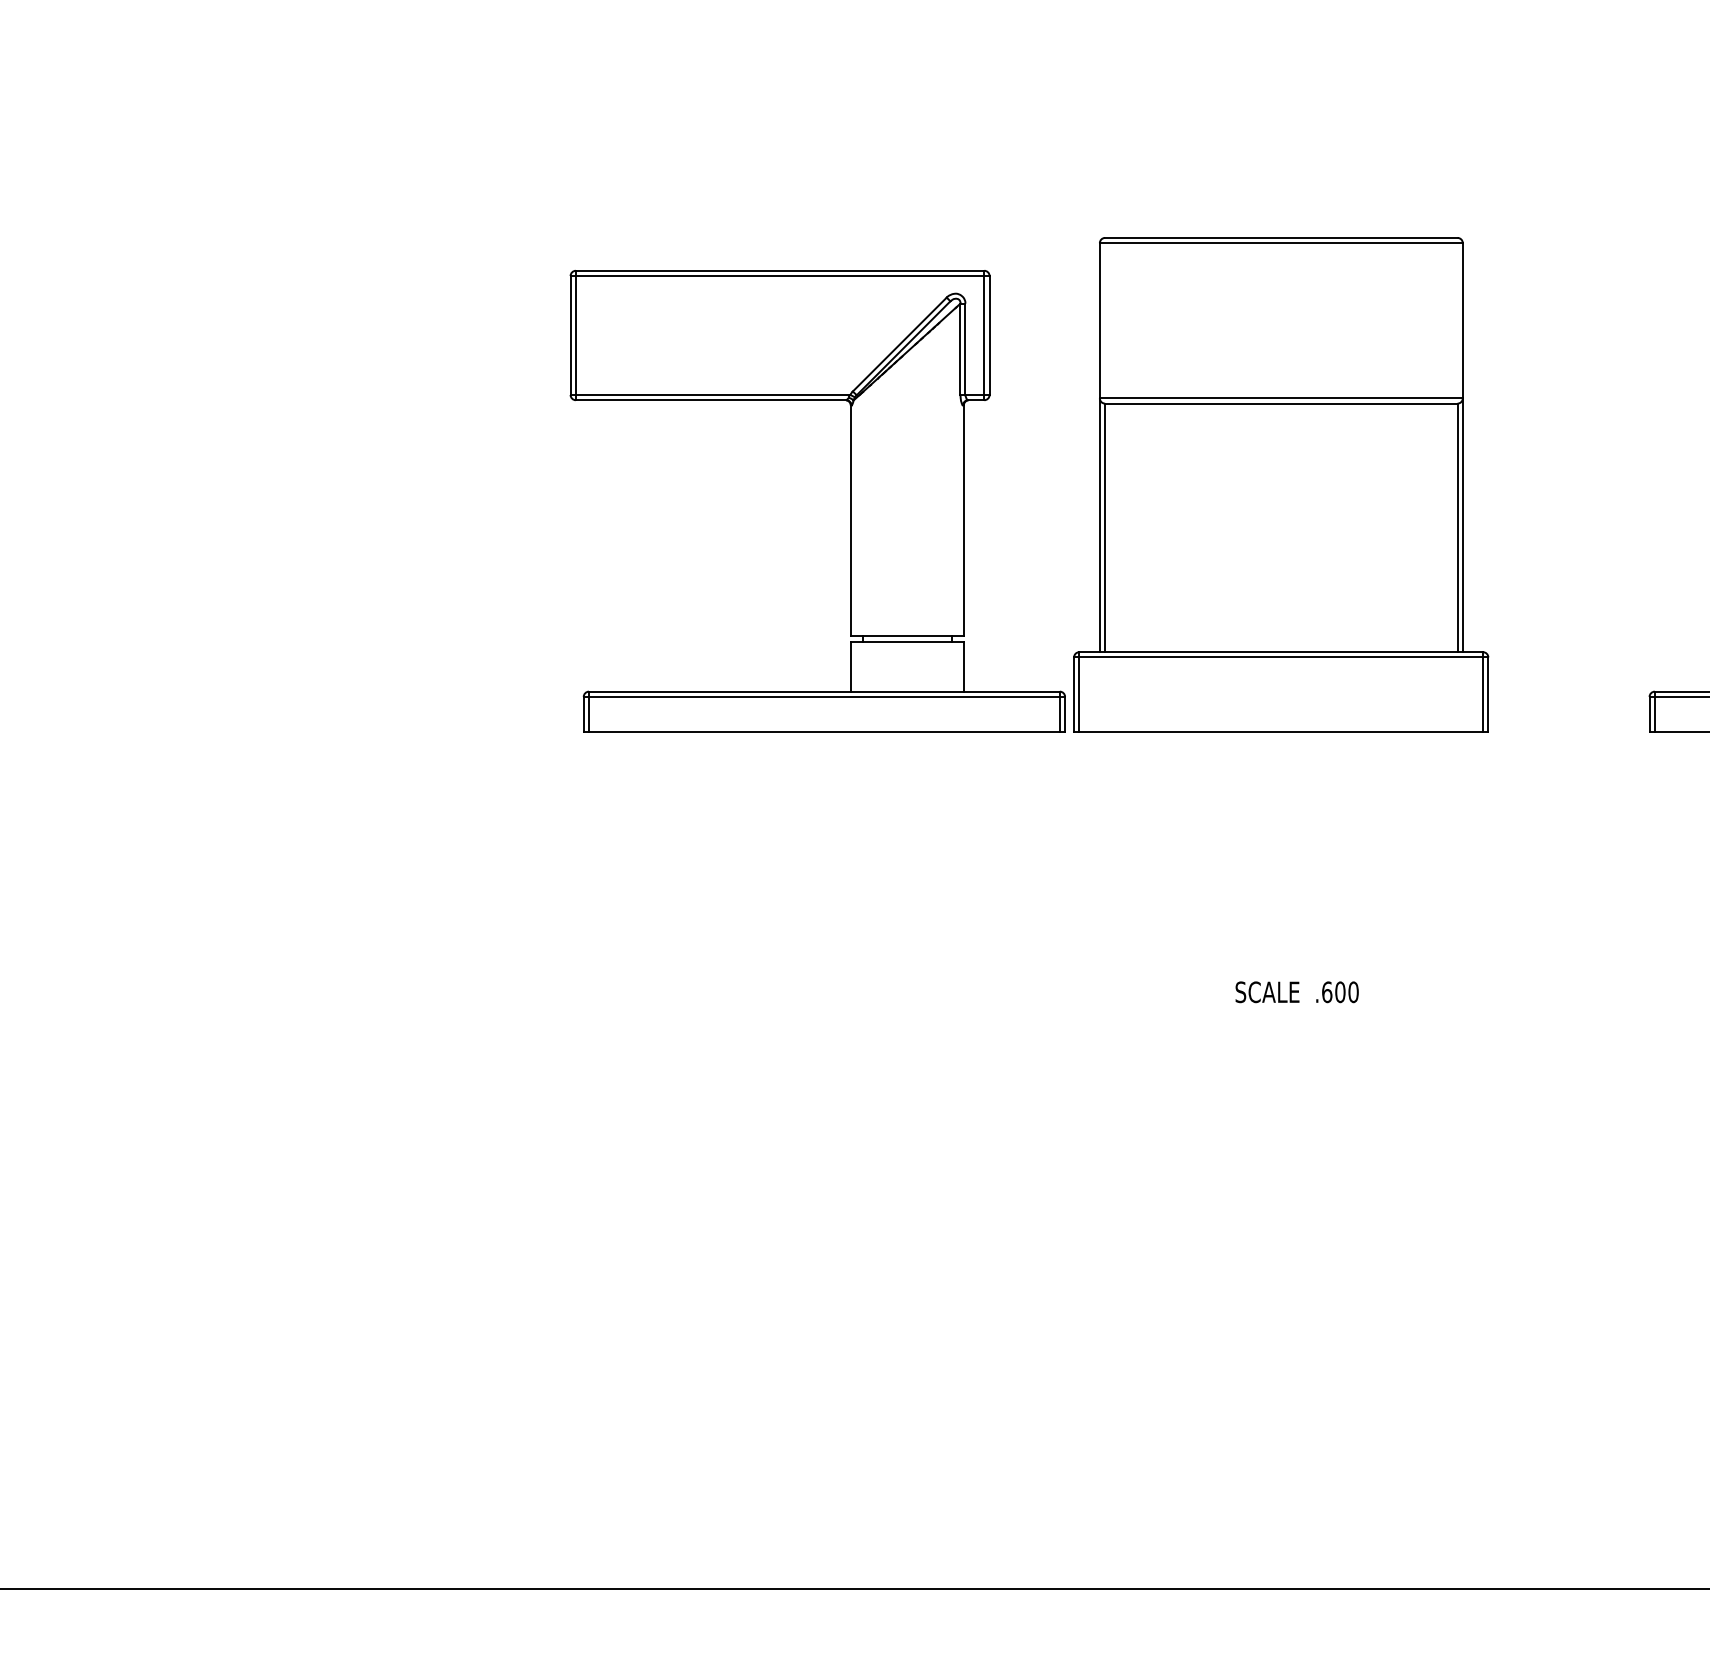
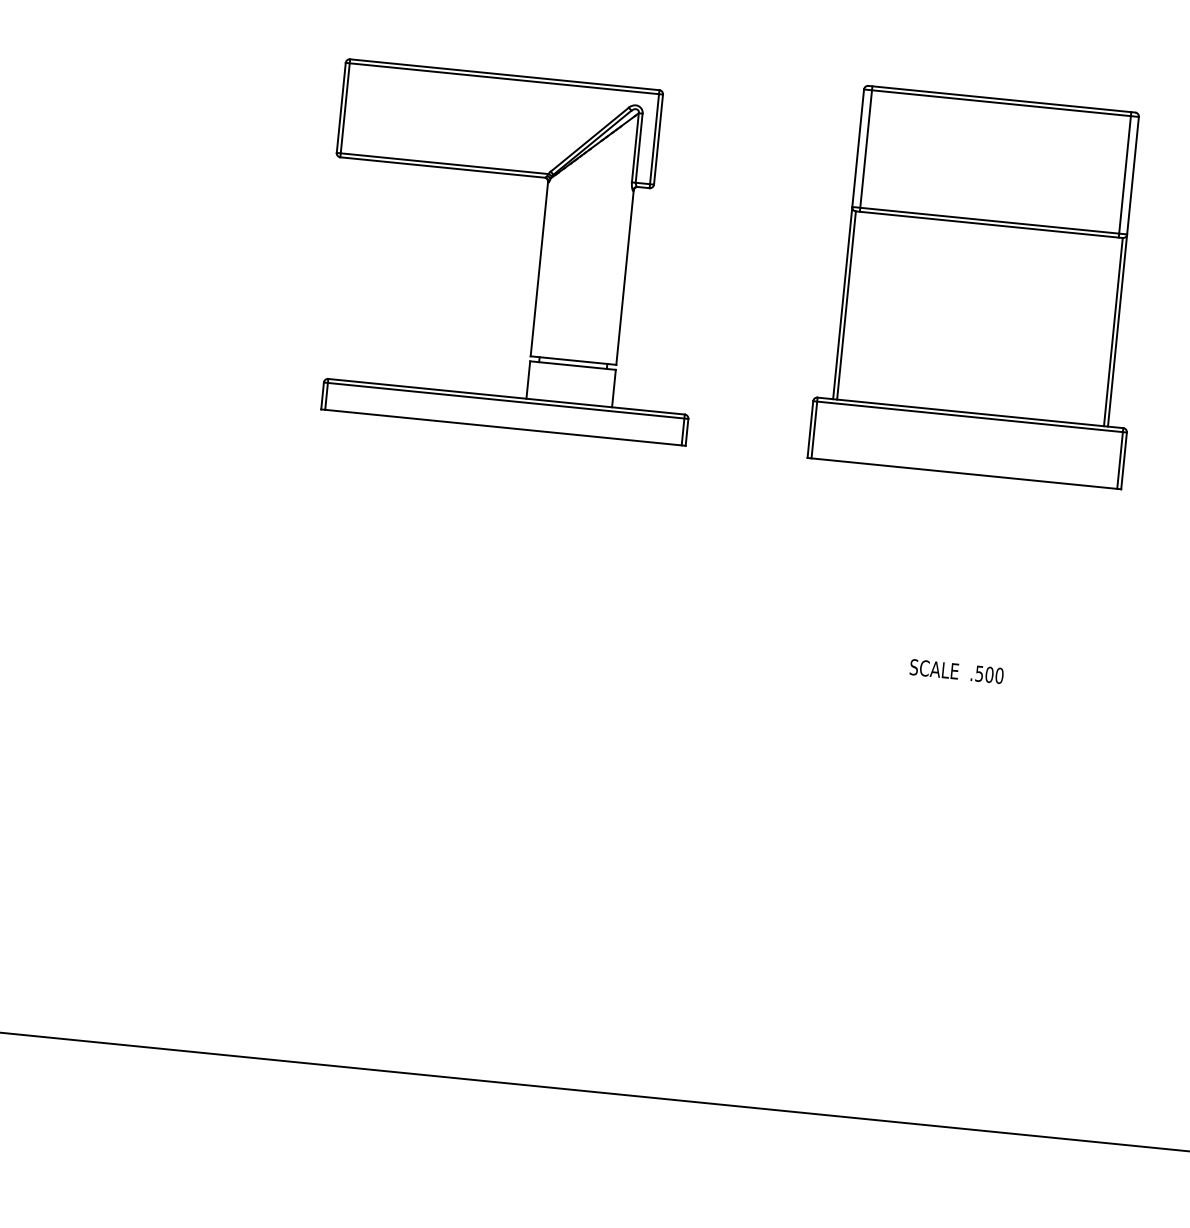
line: (1110, 320) -> (866, 148), added
line: (1452, 320) -> (1125, 174), added
part: (850, 501) -> (540, 254), moved
text: (1327, 992) -> (979, 674), .600 -> .500

